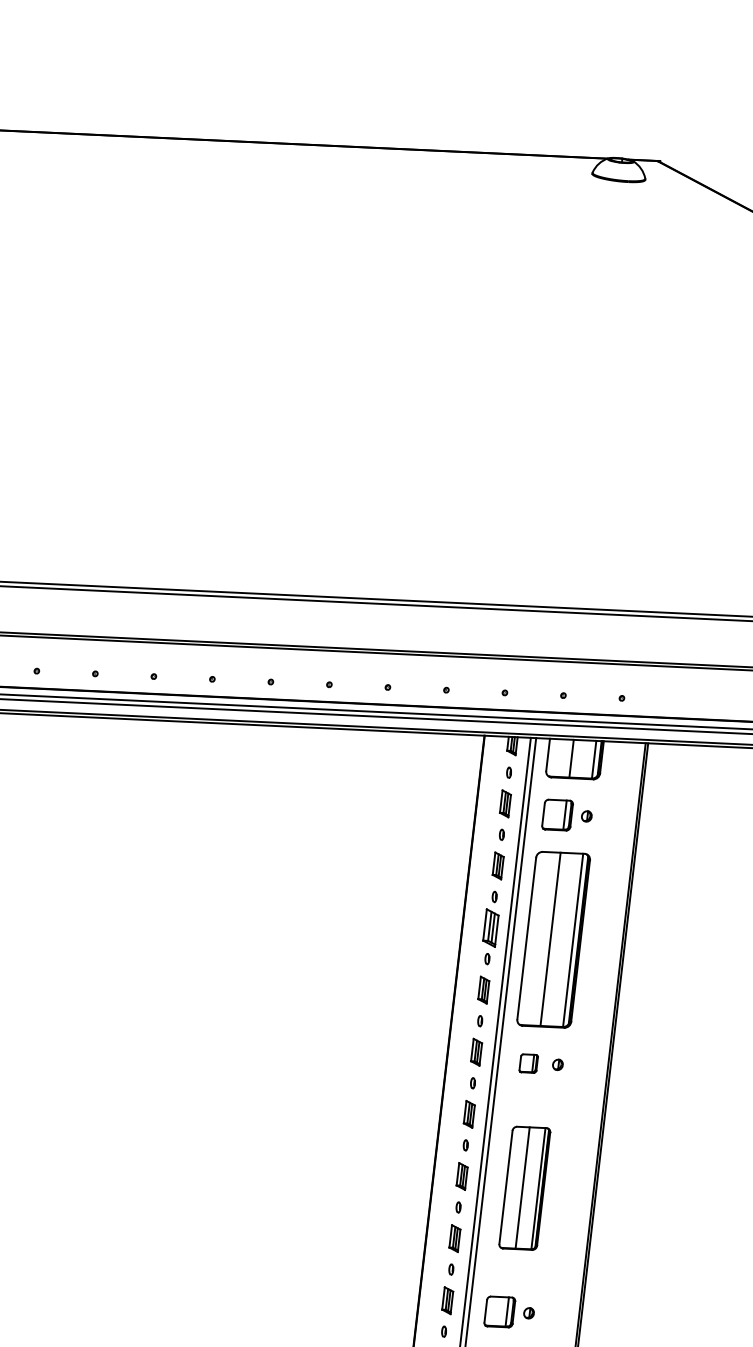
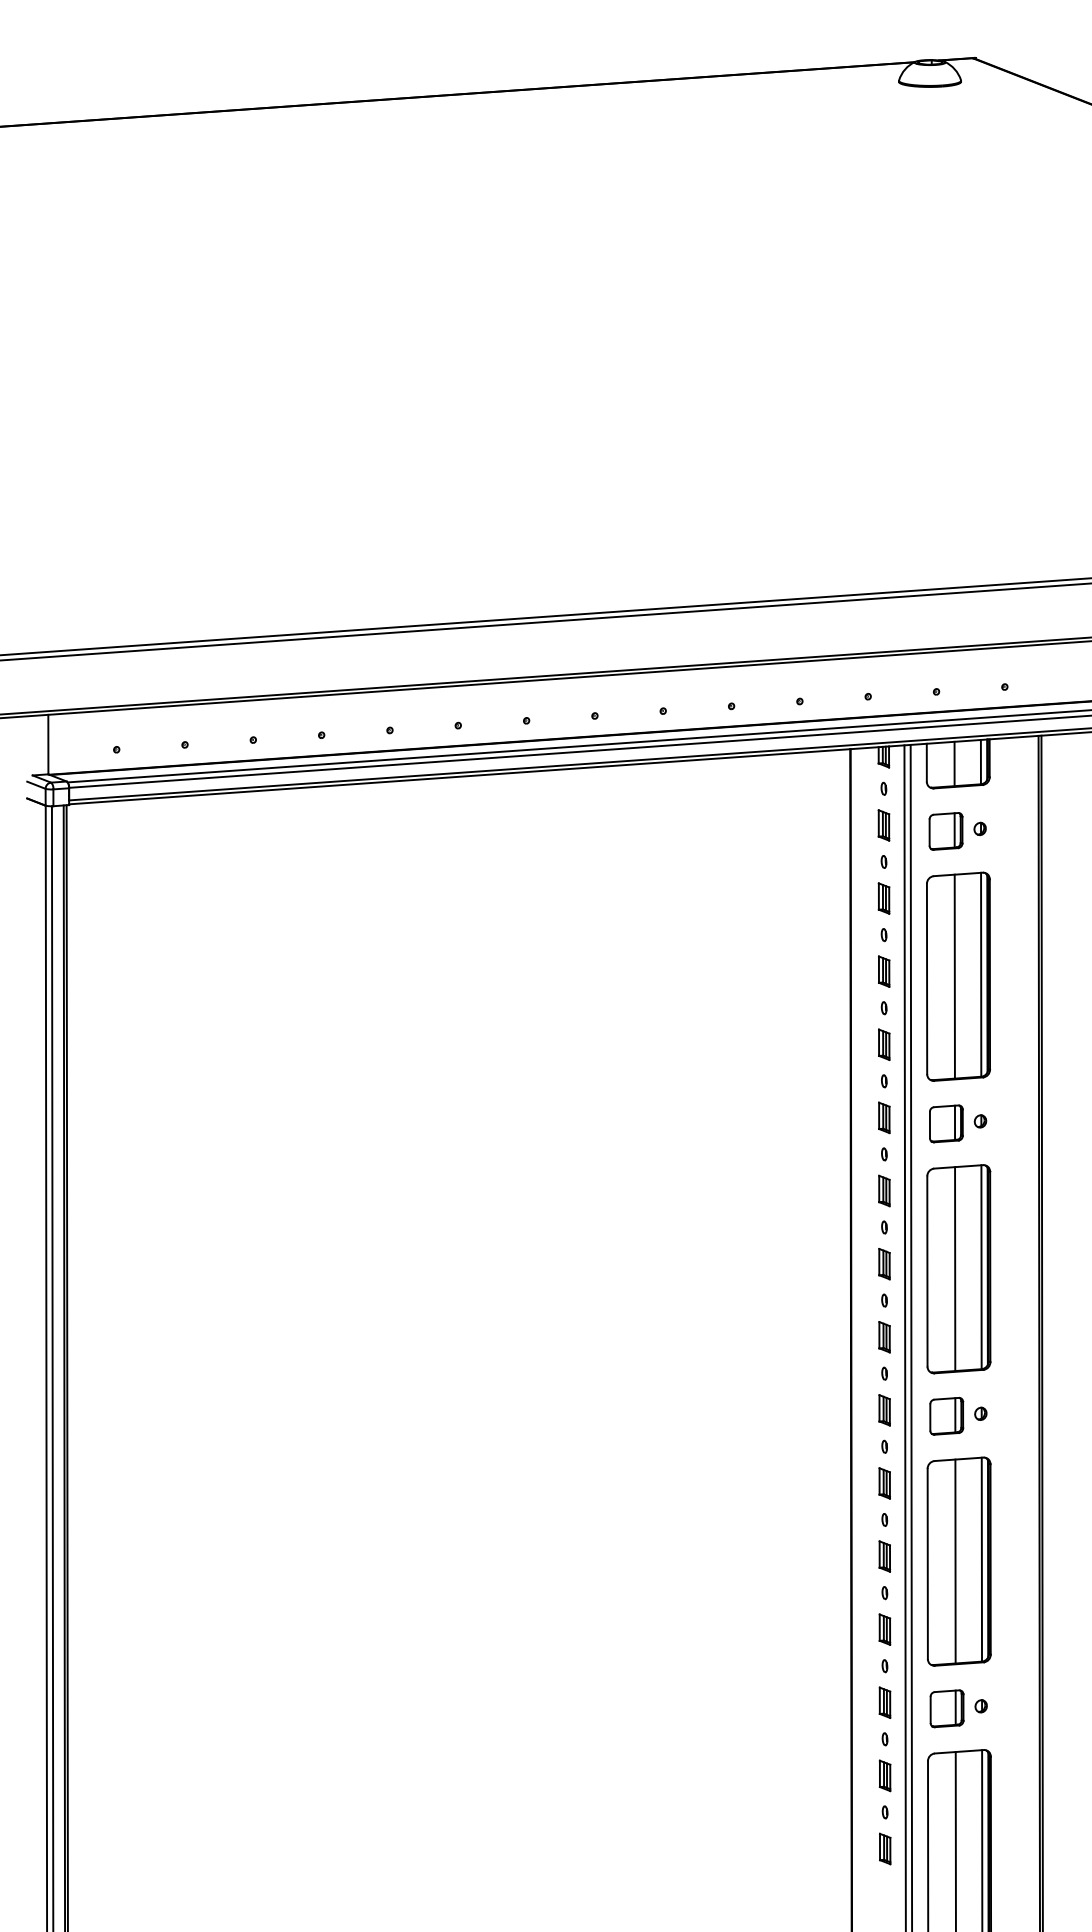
part: (491, 927) -> (884, 971), size x0.71
part: (528, 1063) -> (946, 1123), size x1.67
part: (524, 1188) -> (958, 1269), size x1.43

